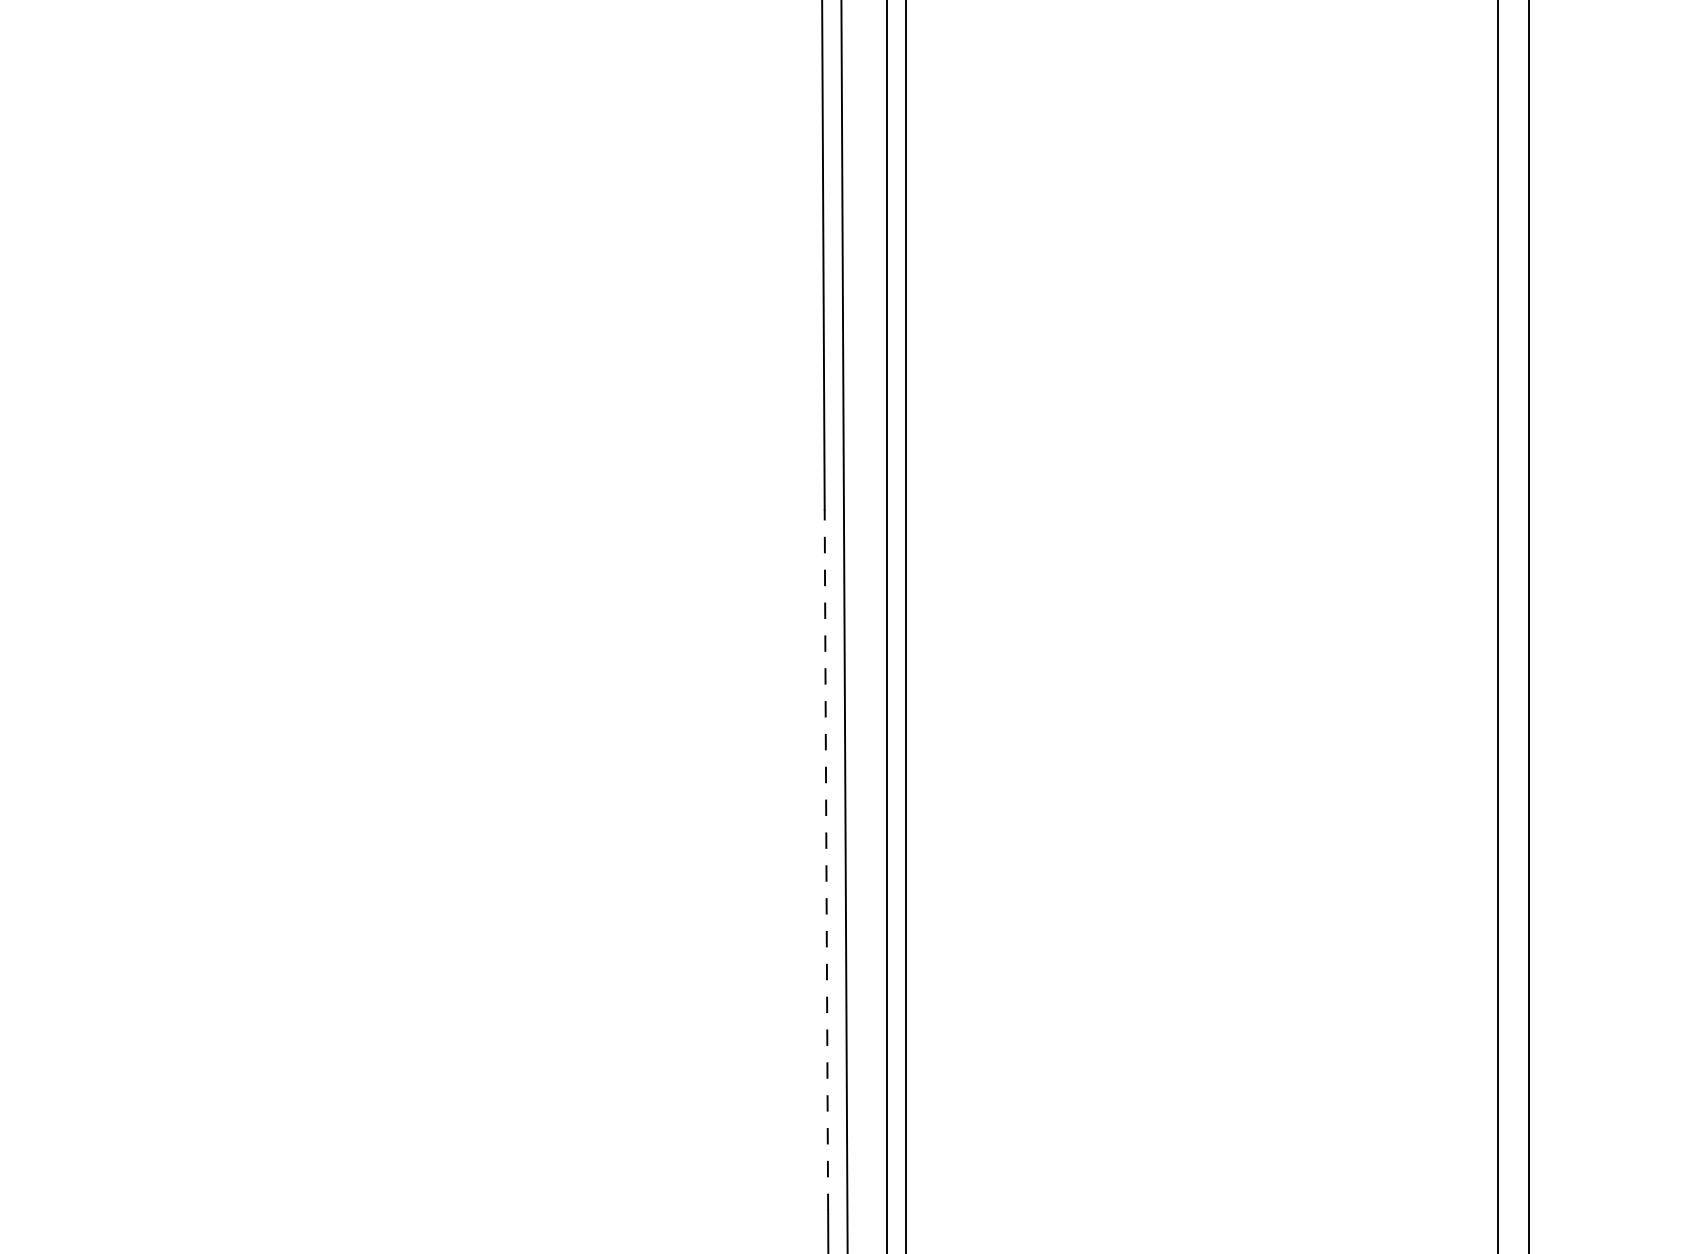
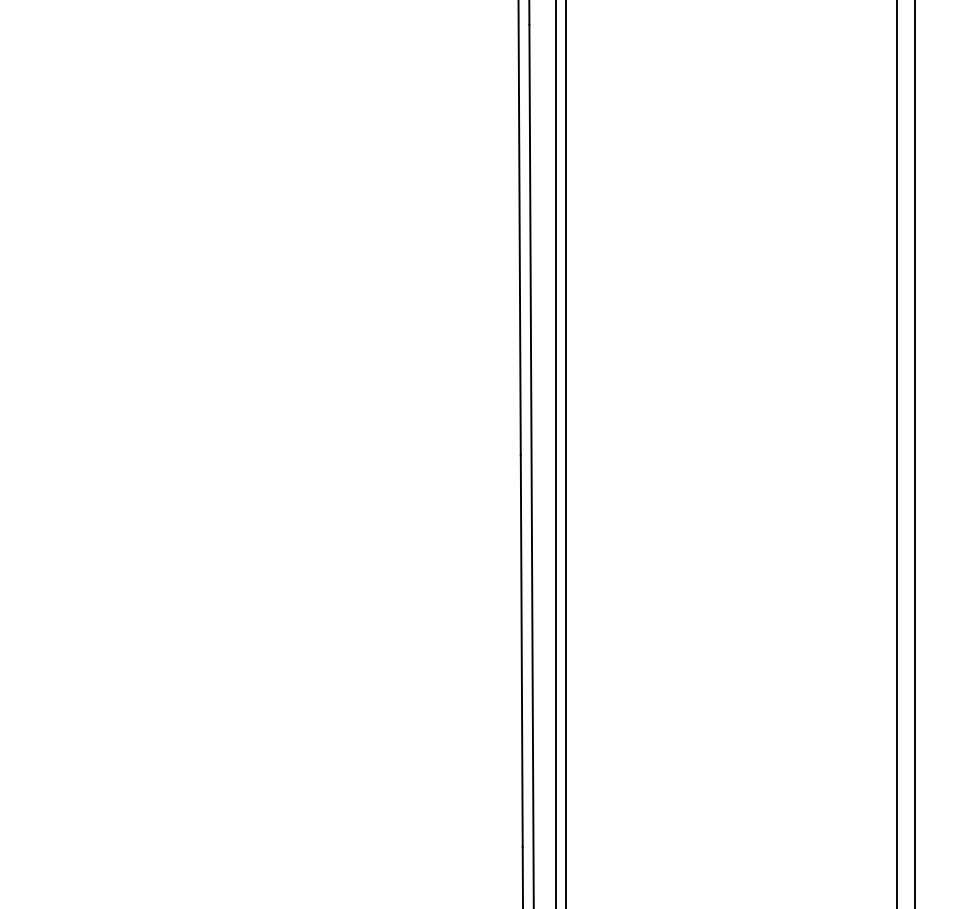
line: (825, 858) -> (521, 650), dashed -> solid

